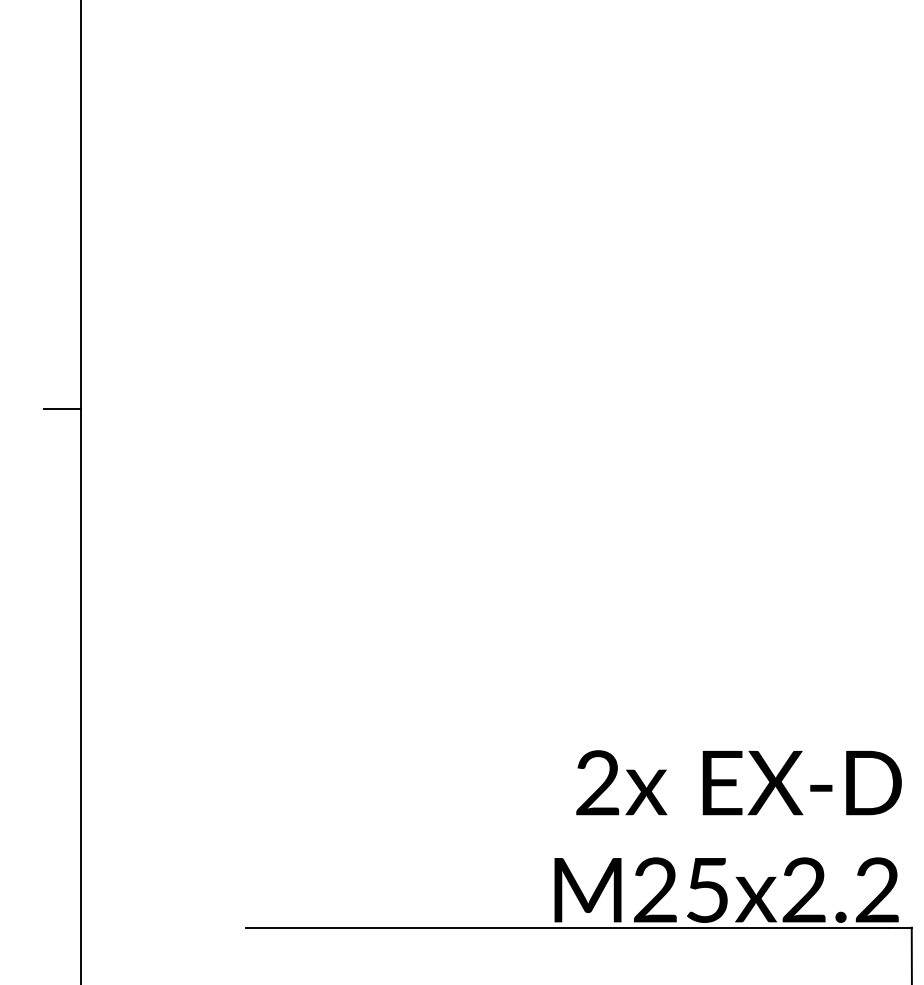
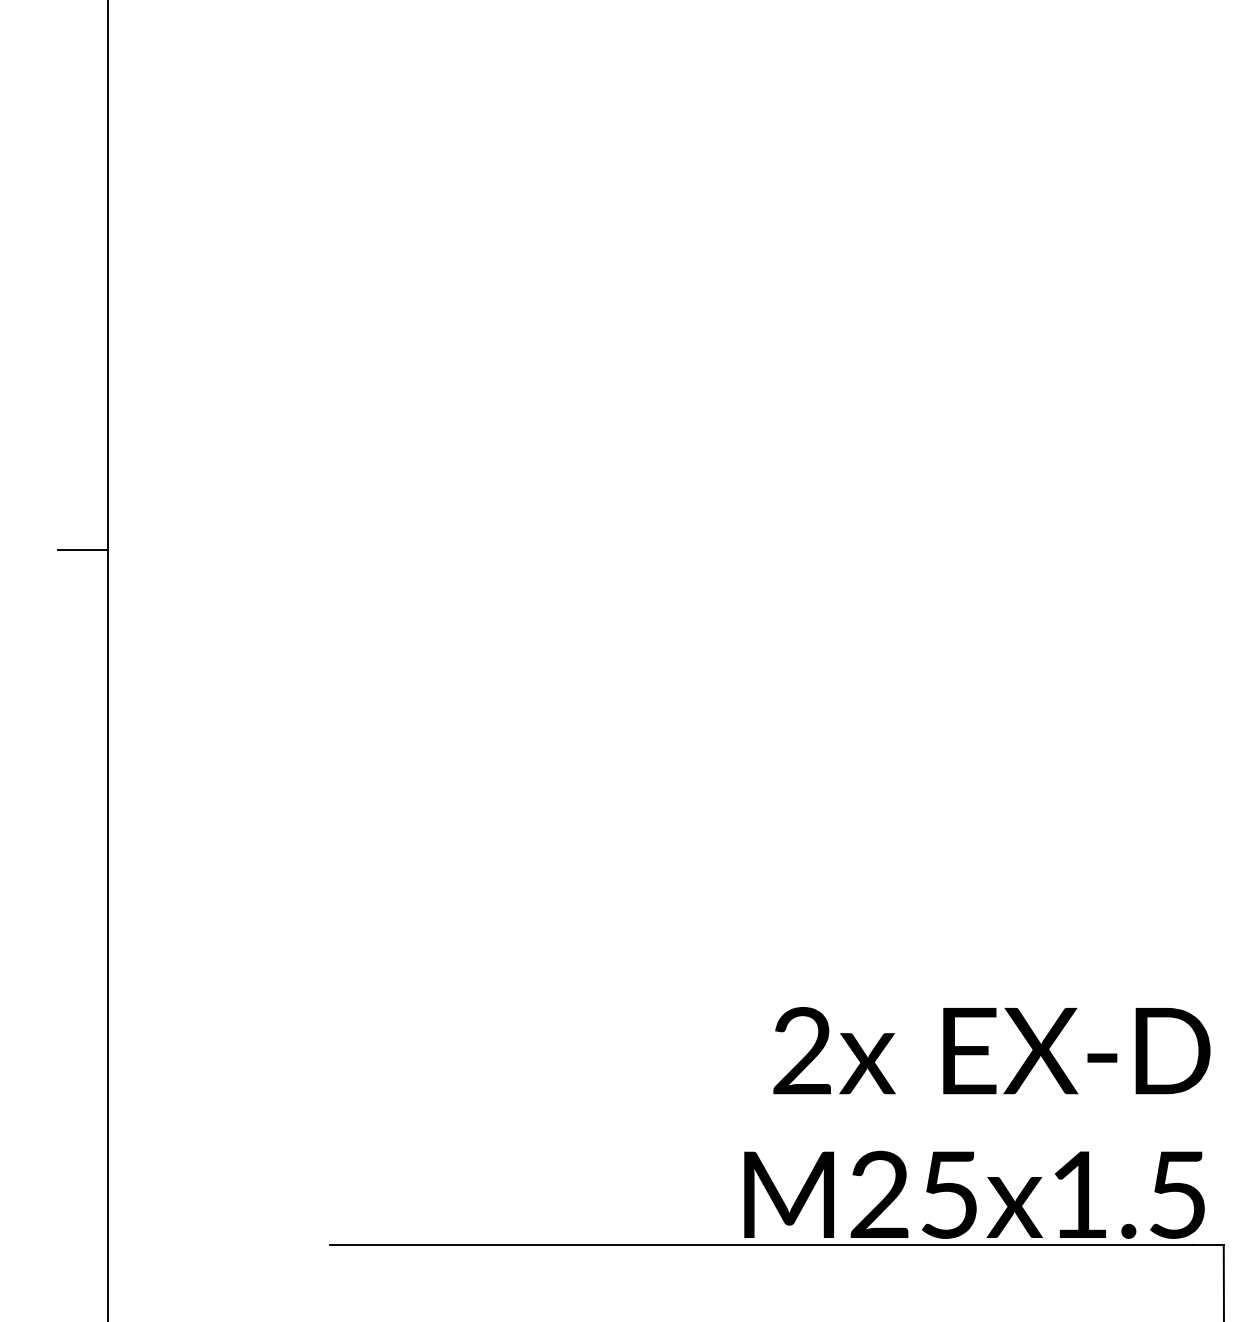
text: (840, 889) -> (1128, 1194), M25x2.2 -> M25x1.5

